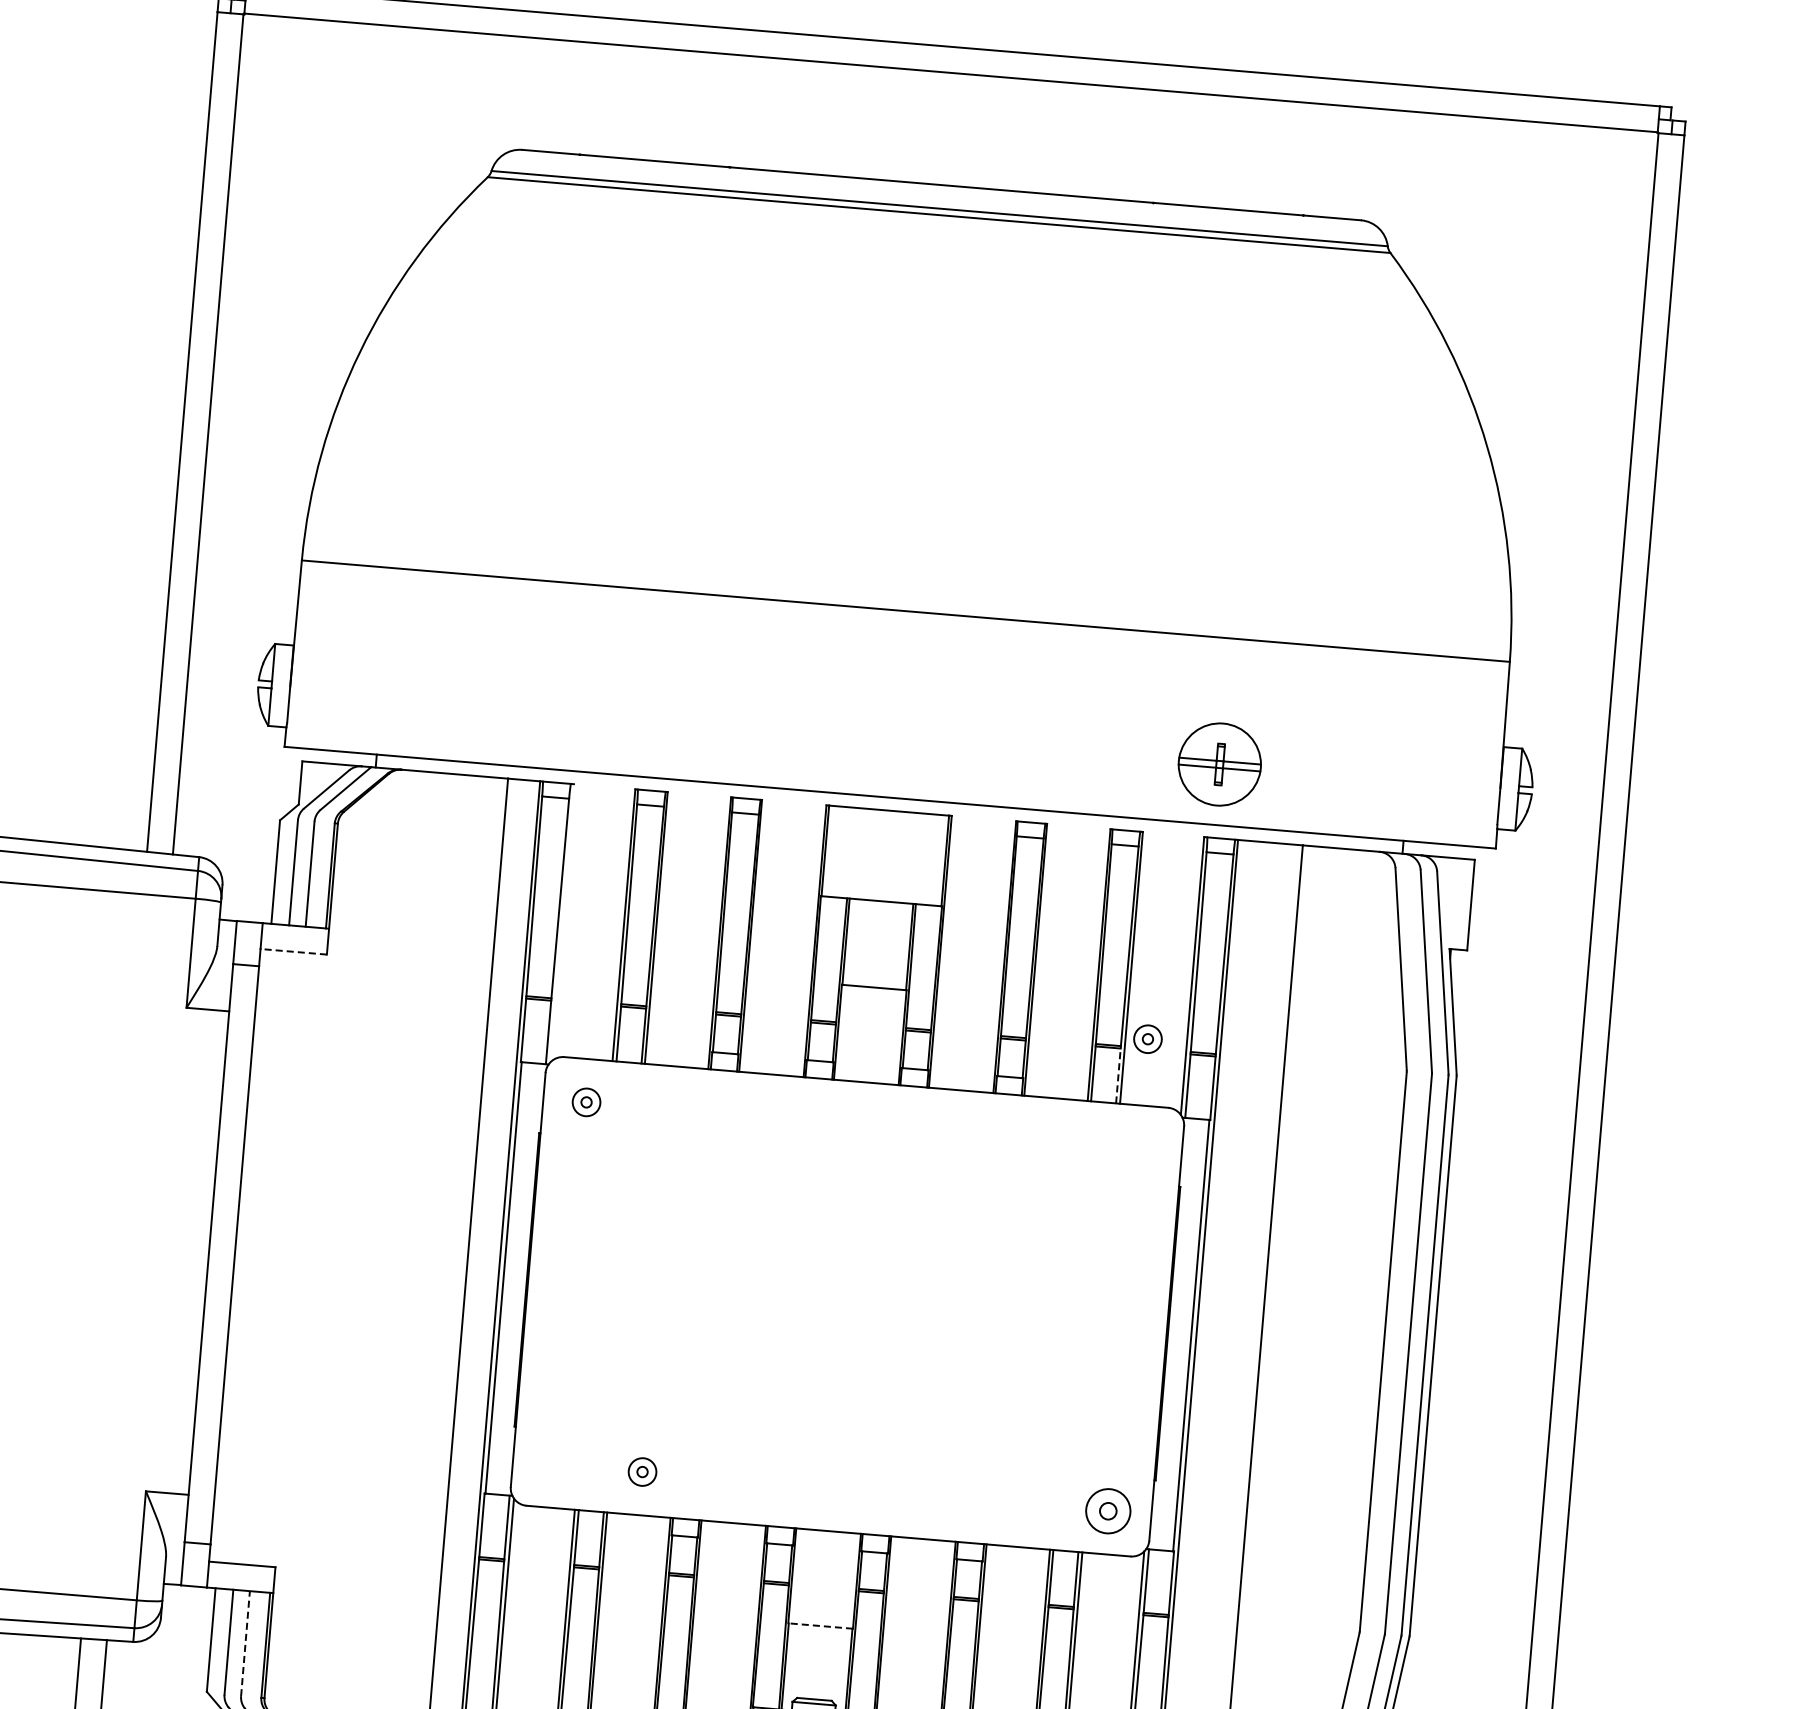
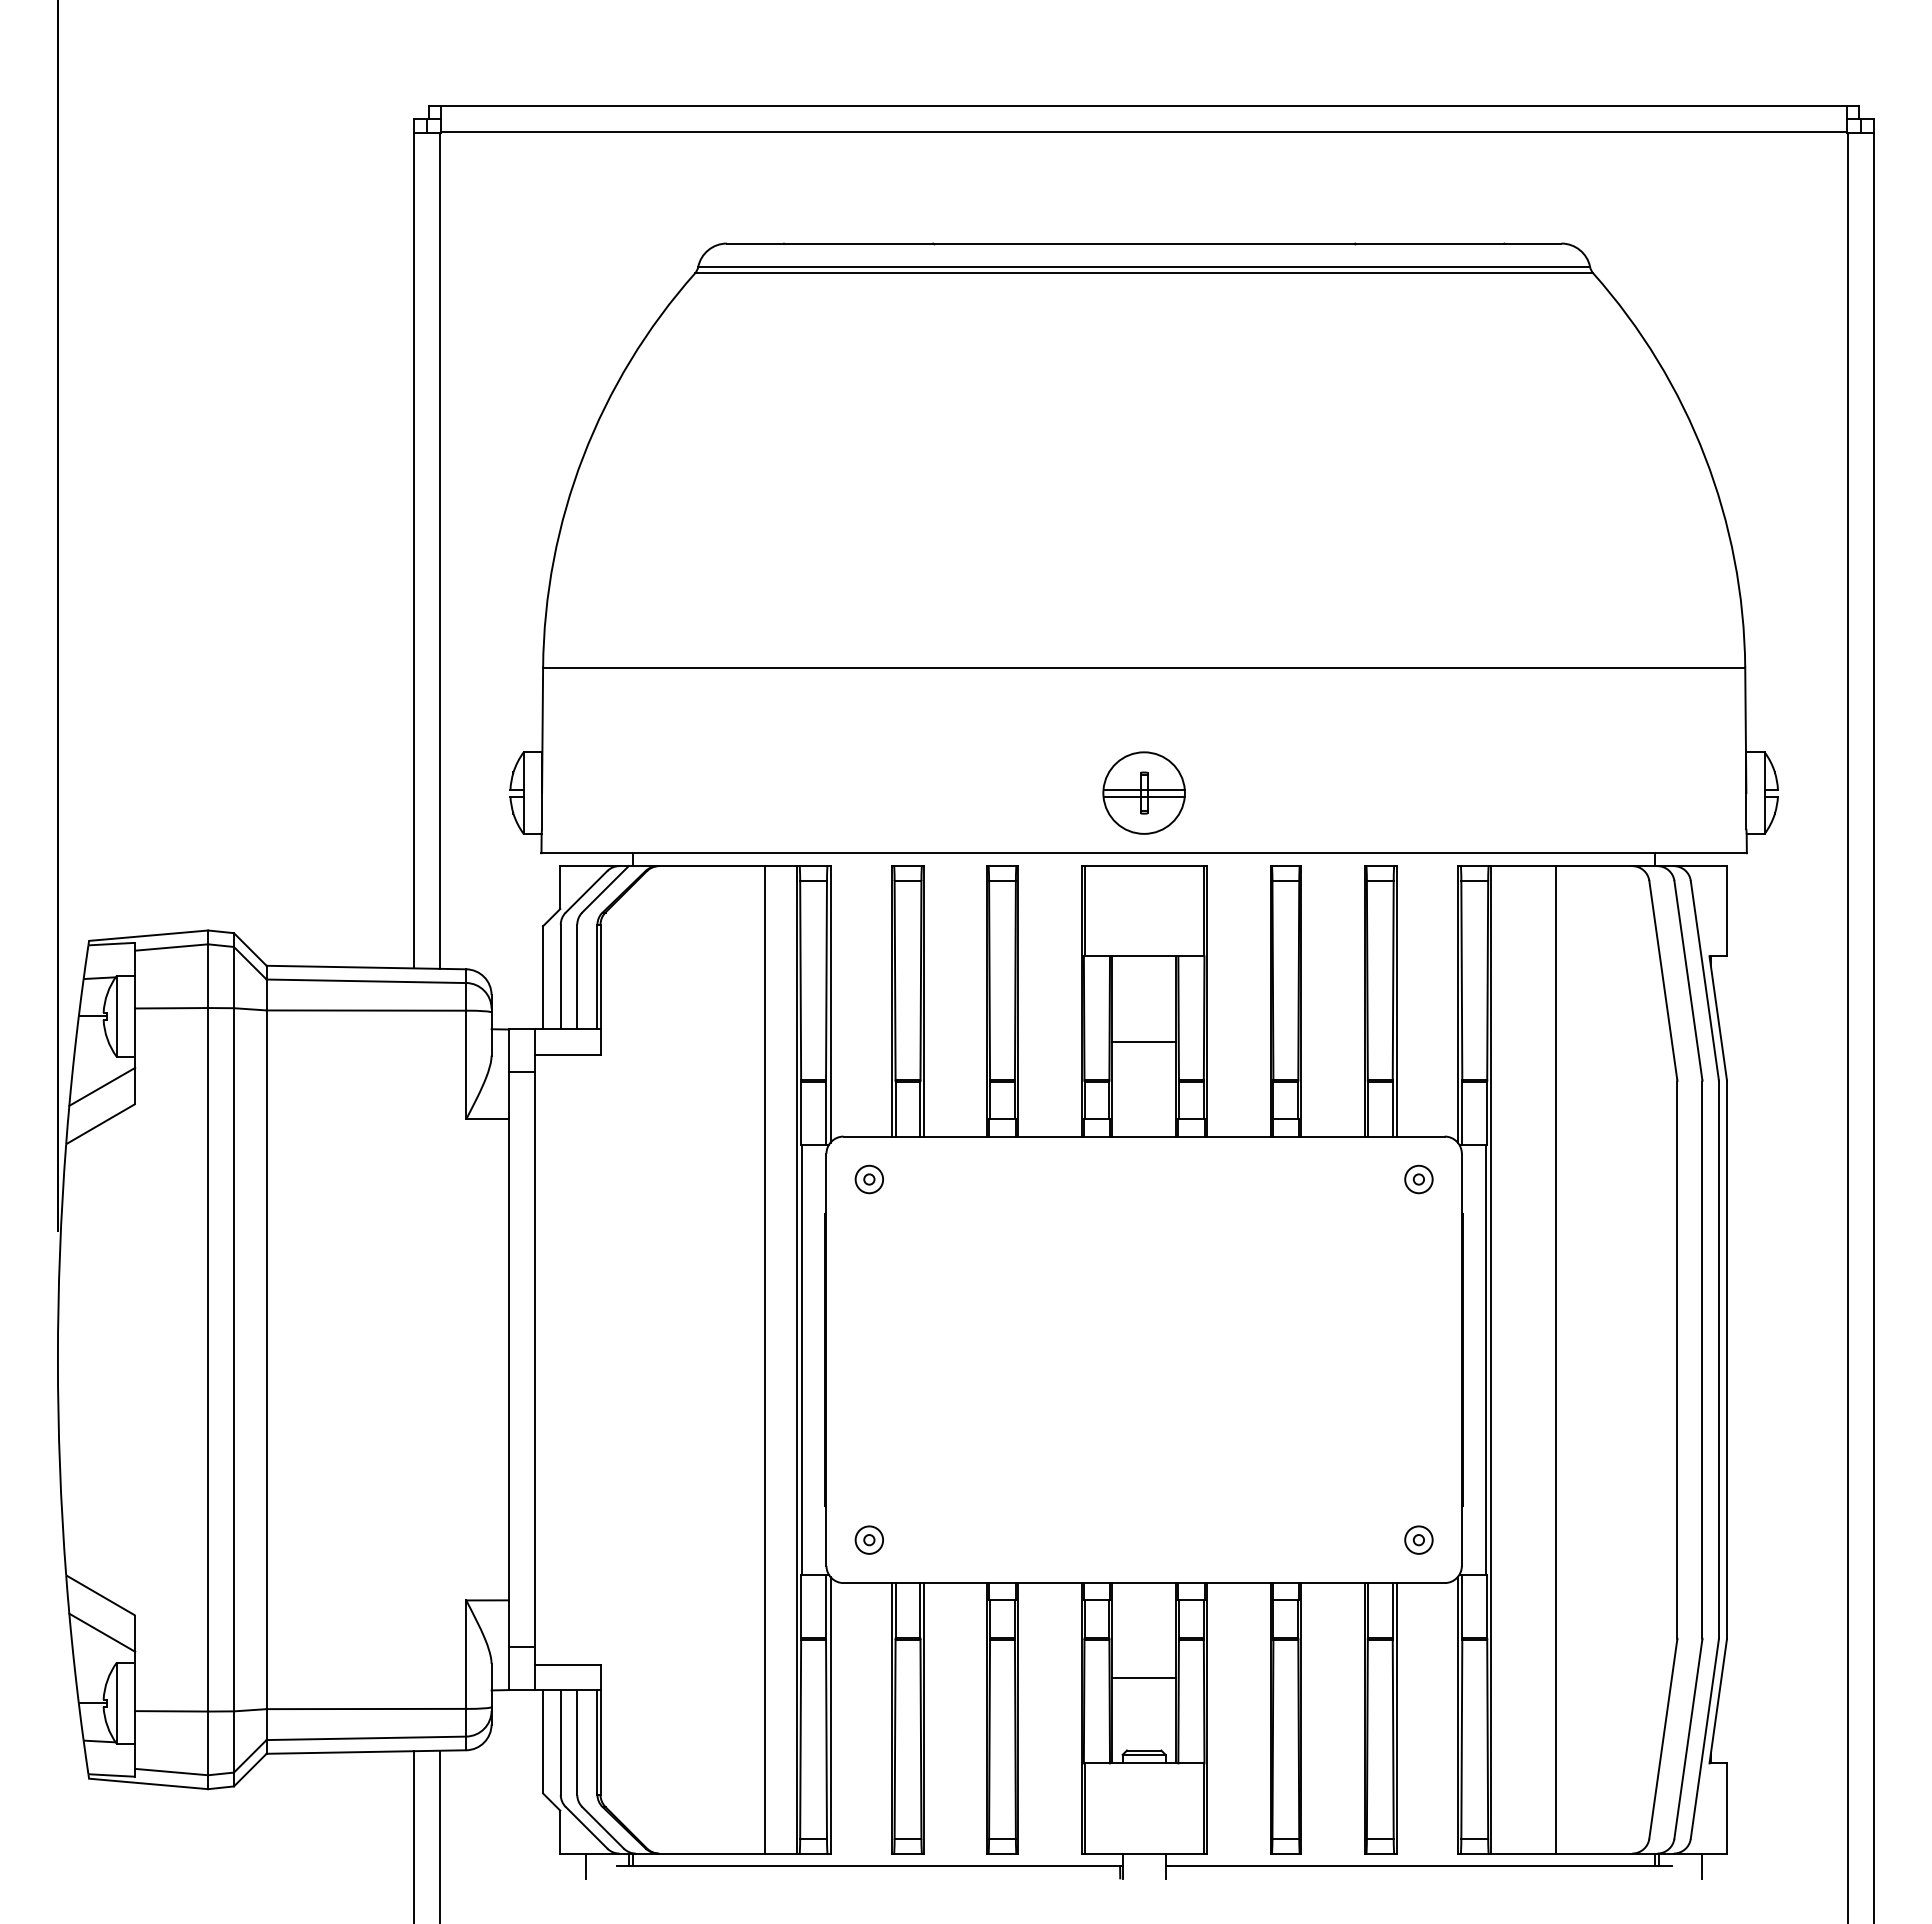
part: (1219, 763) -> (1143, 792), moved
line: (562, 923) -> (830, 1004), added
line: (293, 952) -> (567, 1055), dashed -> solid
part: (1147, 1039) -> (1418, 1179), moved
line: (1118, 1075) -> (1392, 1108), dashed -> solid
part: (641, 1471) -> (868, 1539), moved
part: (1107, 1510) -> (1418, 1539), size x0.62
line: (819, 1625) -> (1143, 1677), dashed -> solid
line: (245, 1643) -> (577, 1742), dashed -> solid

